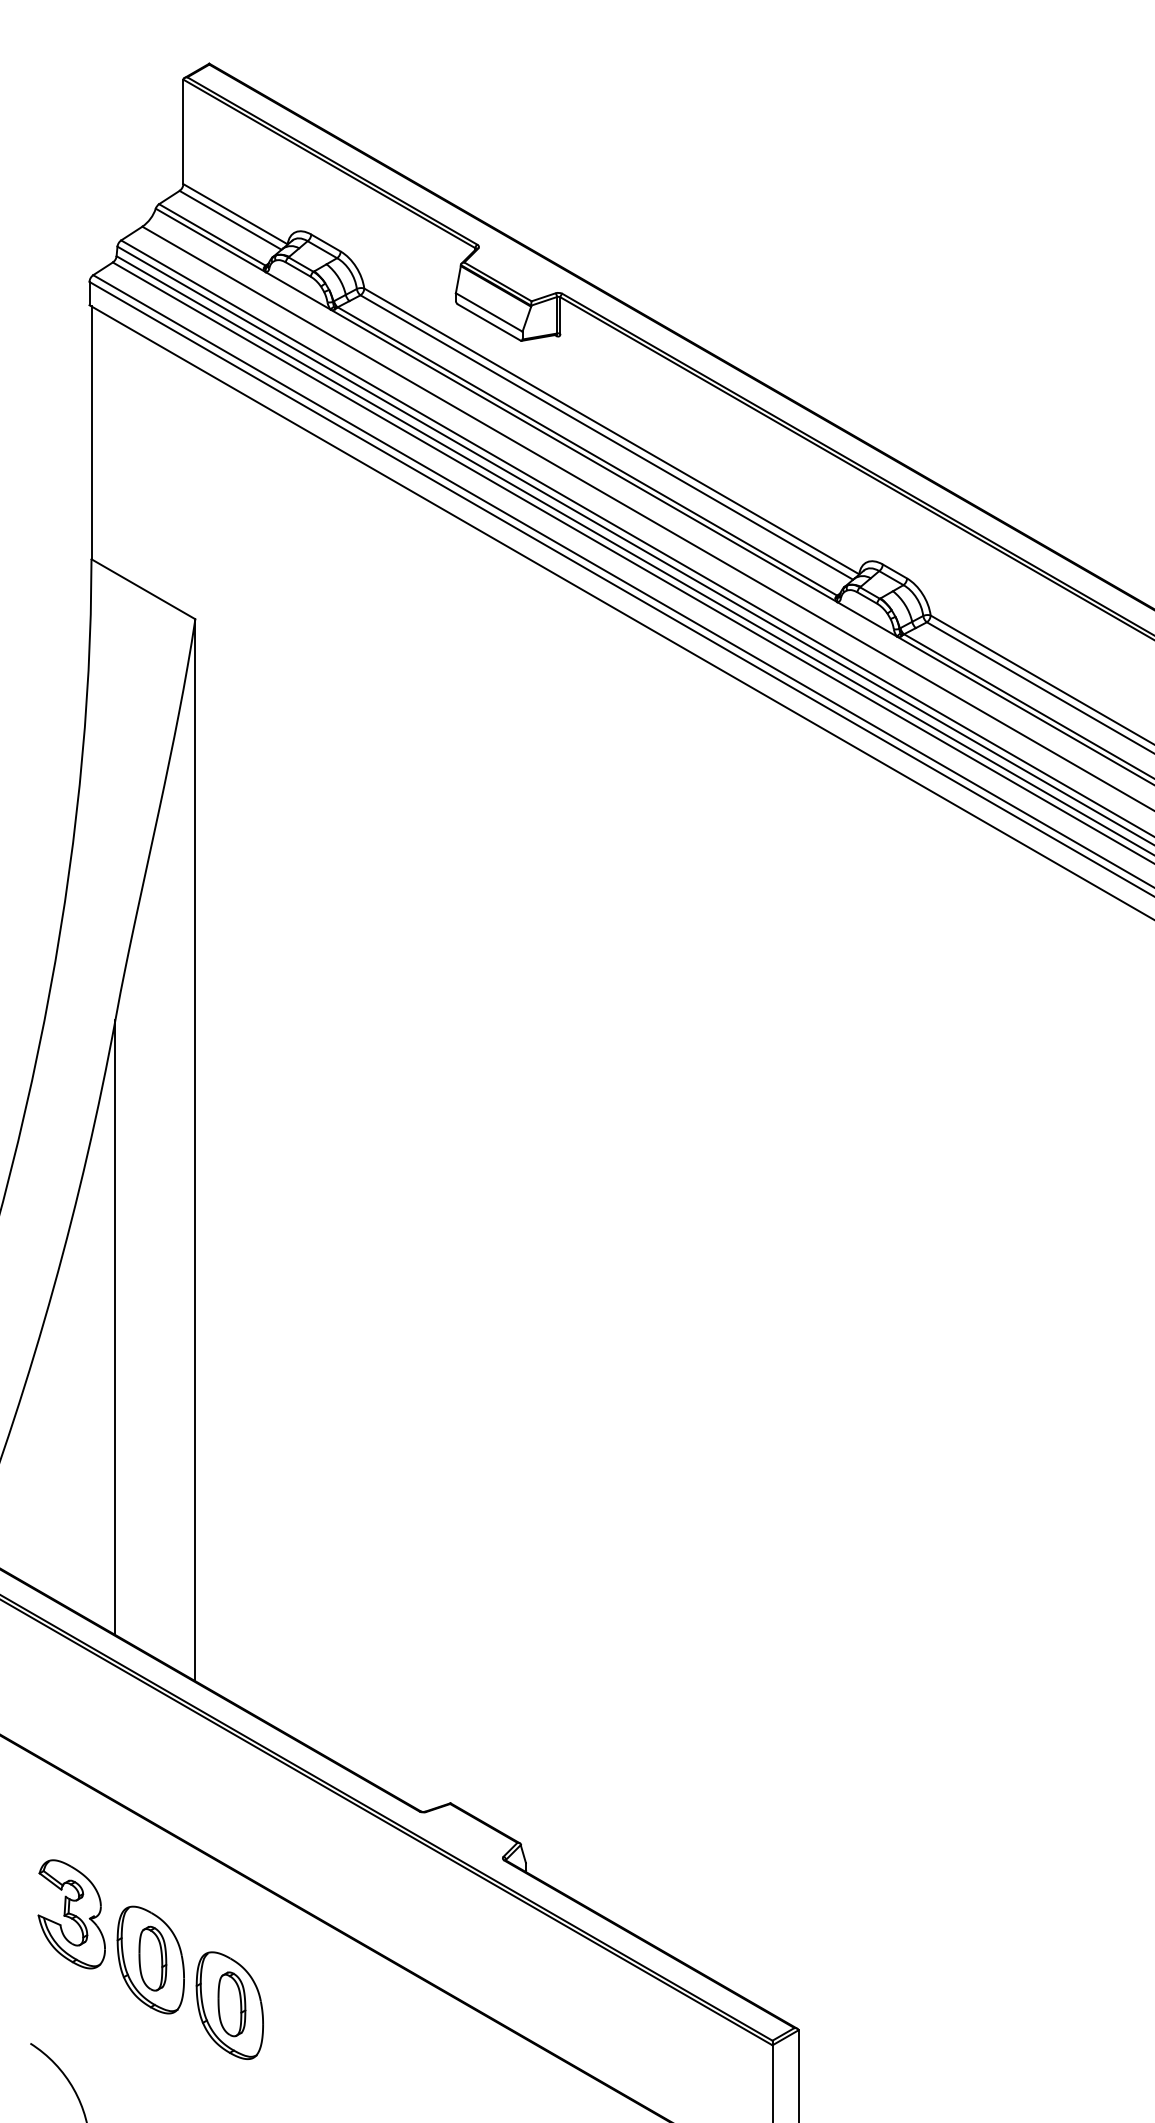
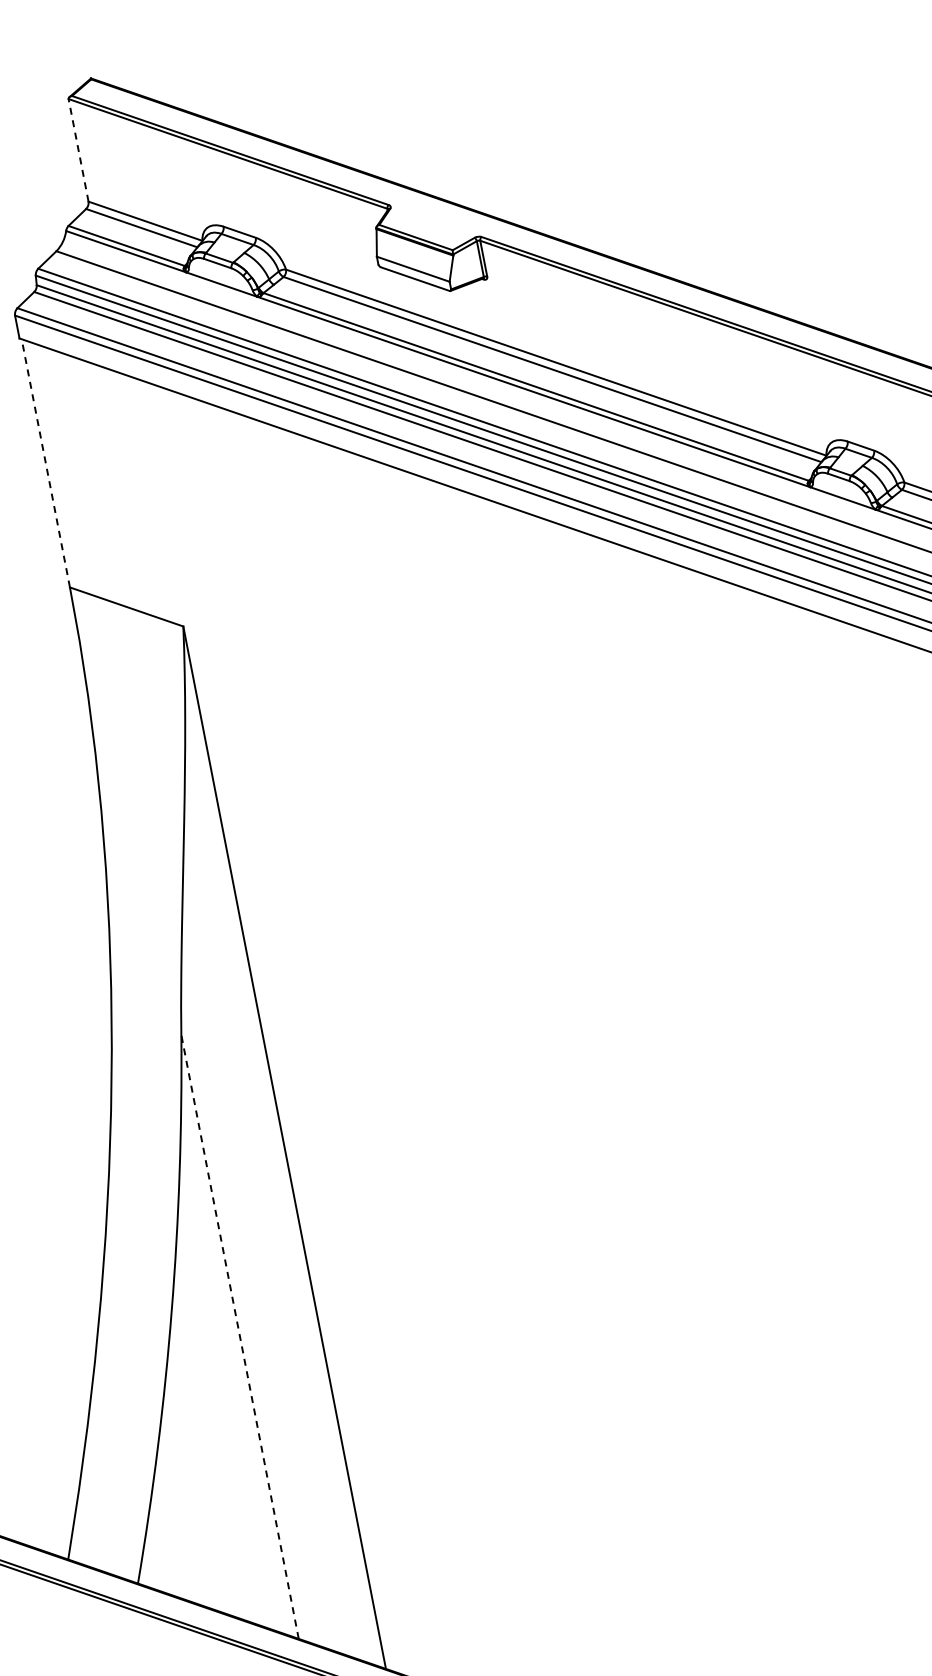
line: (183, 131) -> (78, 149), solid -> dashed
line: (91, 432) -> (45, 462), solid -> dashed
line: (115, 1327) -> (240, 1336), solid -> dashed

